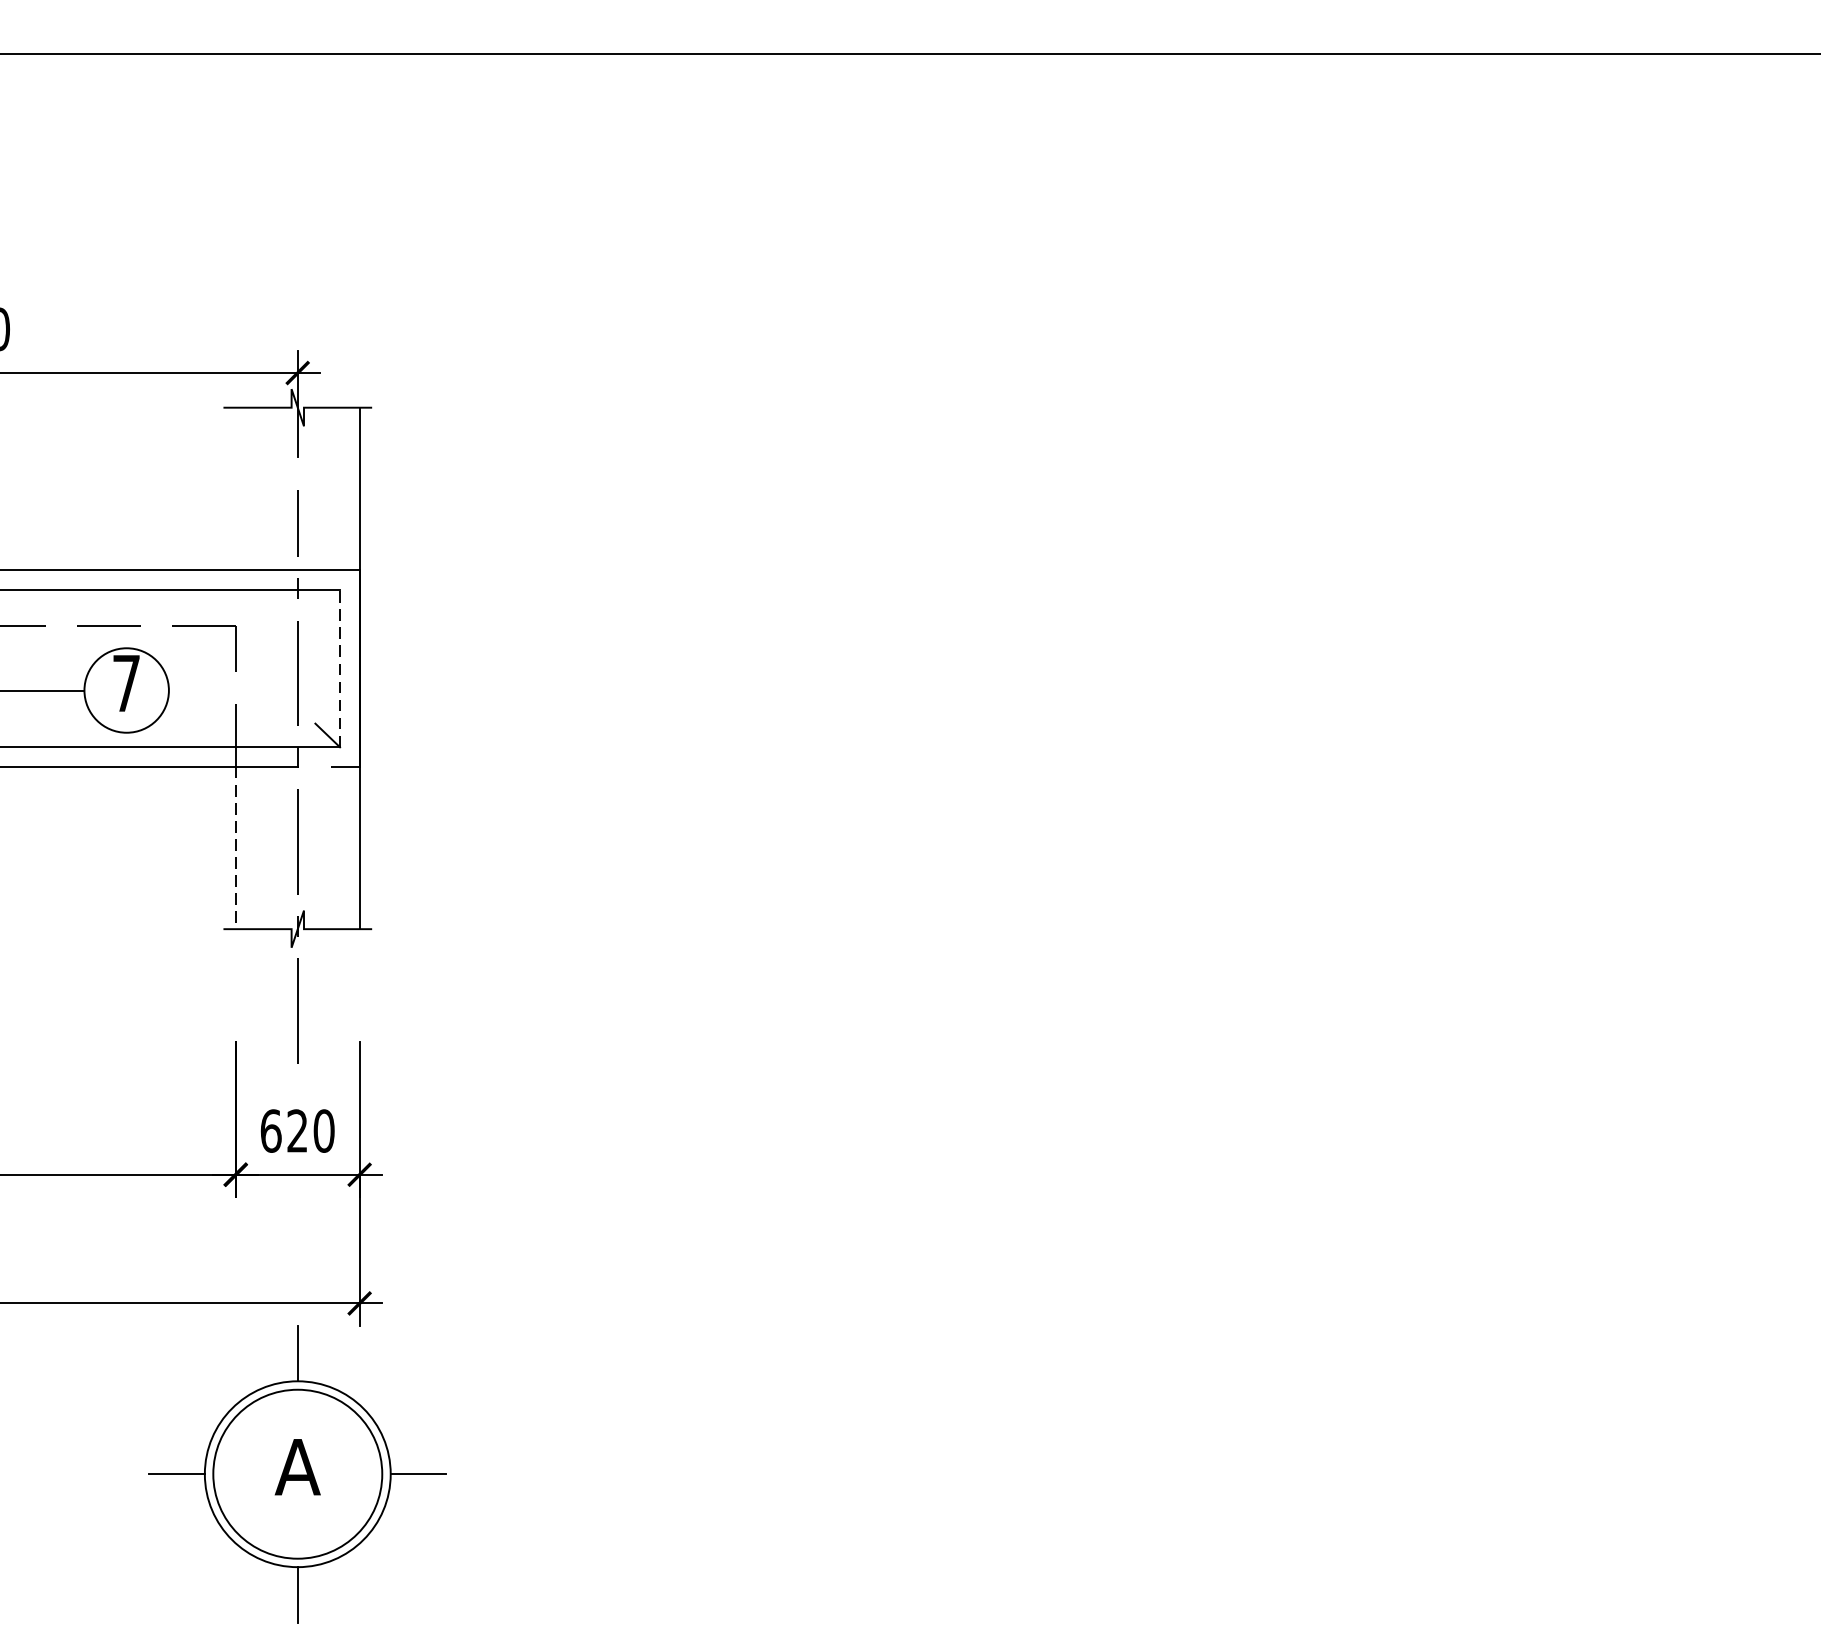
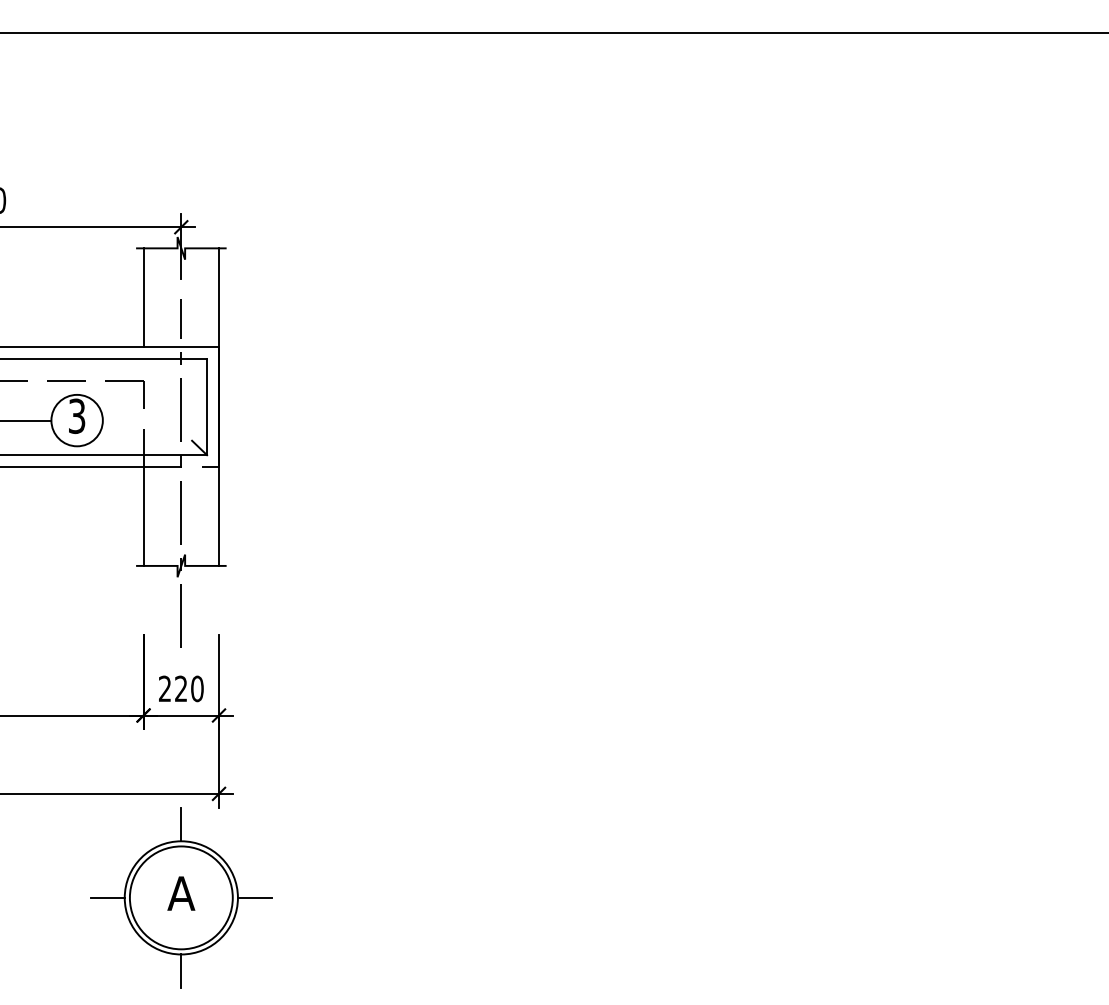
line: (235, 488) -> (143, 297), added
line: (340, 667) -> (207, 406), dashed -> solid
text: (127, 683) -> (77, 416), 7 -> 3
line: (235, 849) -> (143, 517), dashed -> solid
text: (270, 1130) -> (164, 688), 620 -> 220

